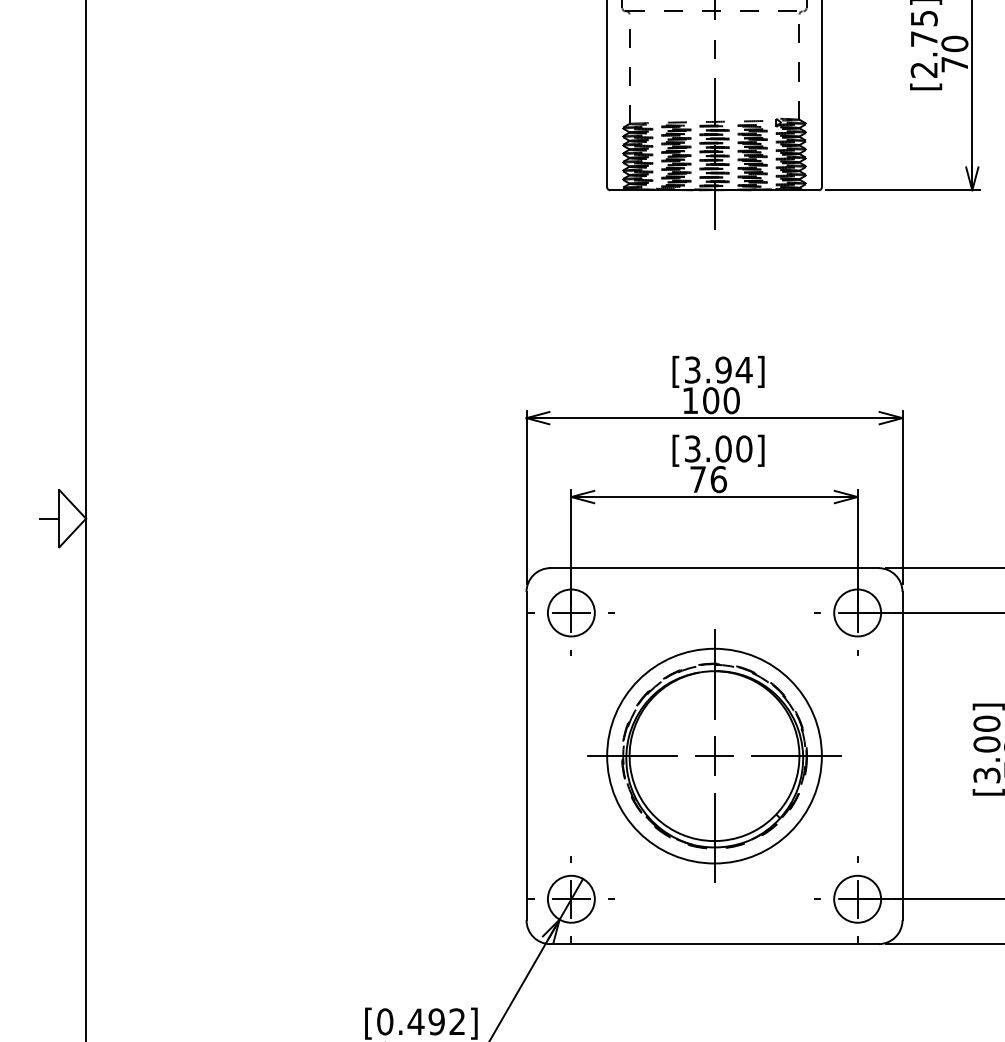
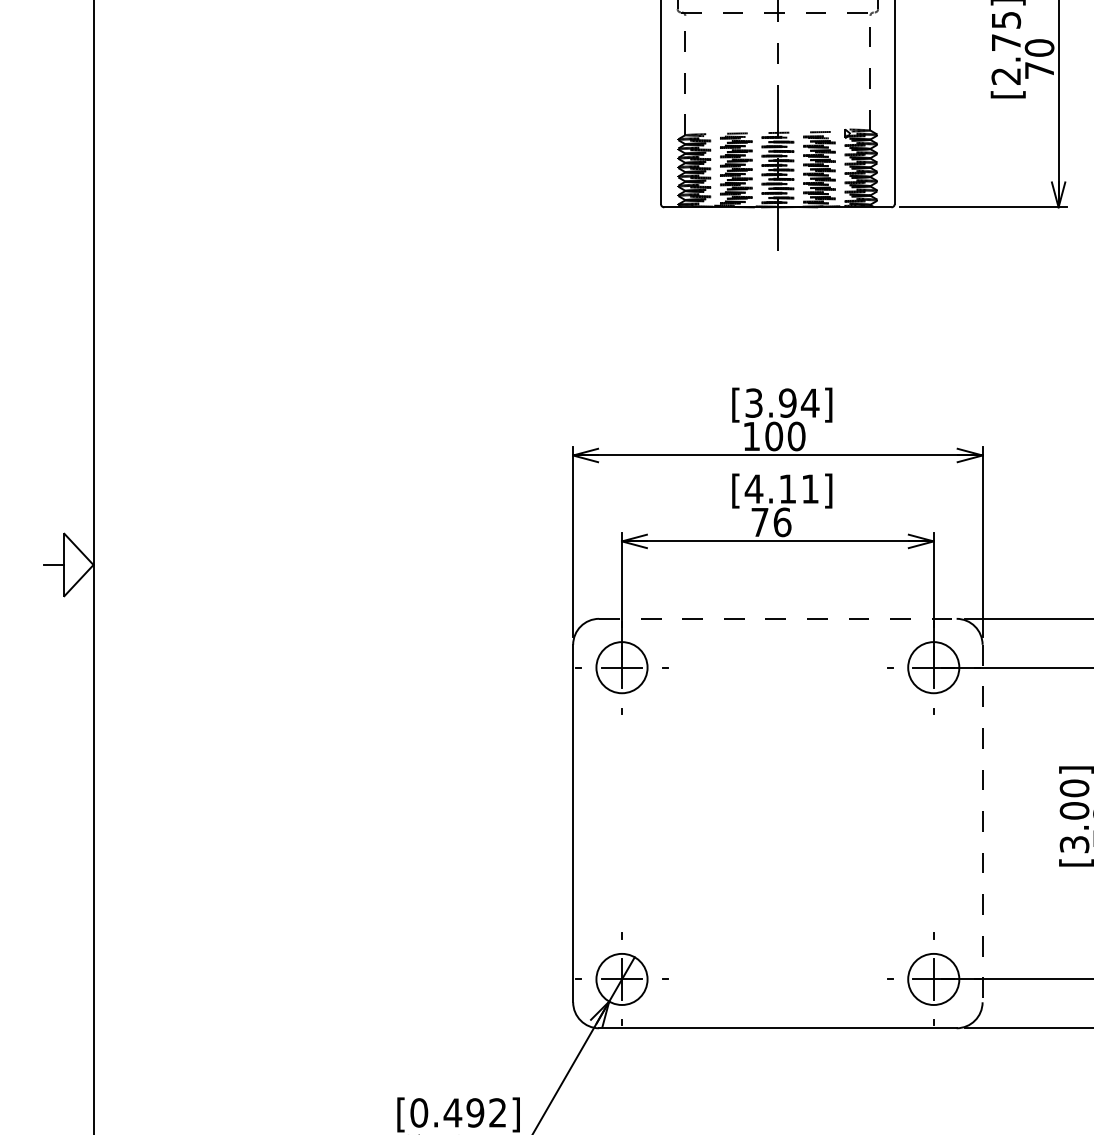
text: (717, 448) -> (781, 488), [3.00] -> [4.11]
line: (714, 567) -> (777, 618), solid -> dashed
part: (714, 756) -> (777, 823), removed
line: (902, 756) -> (982, 823), solid -> dashed

